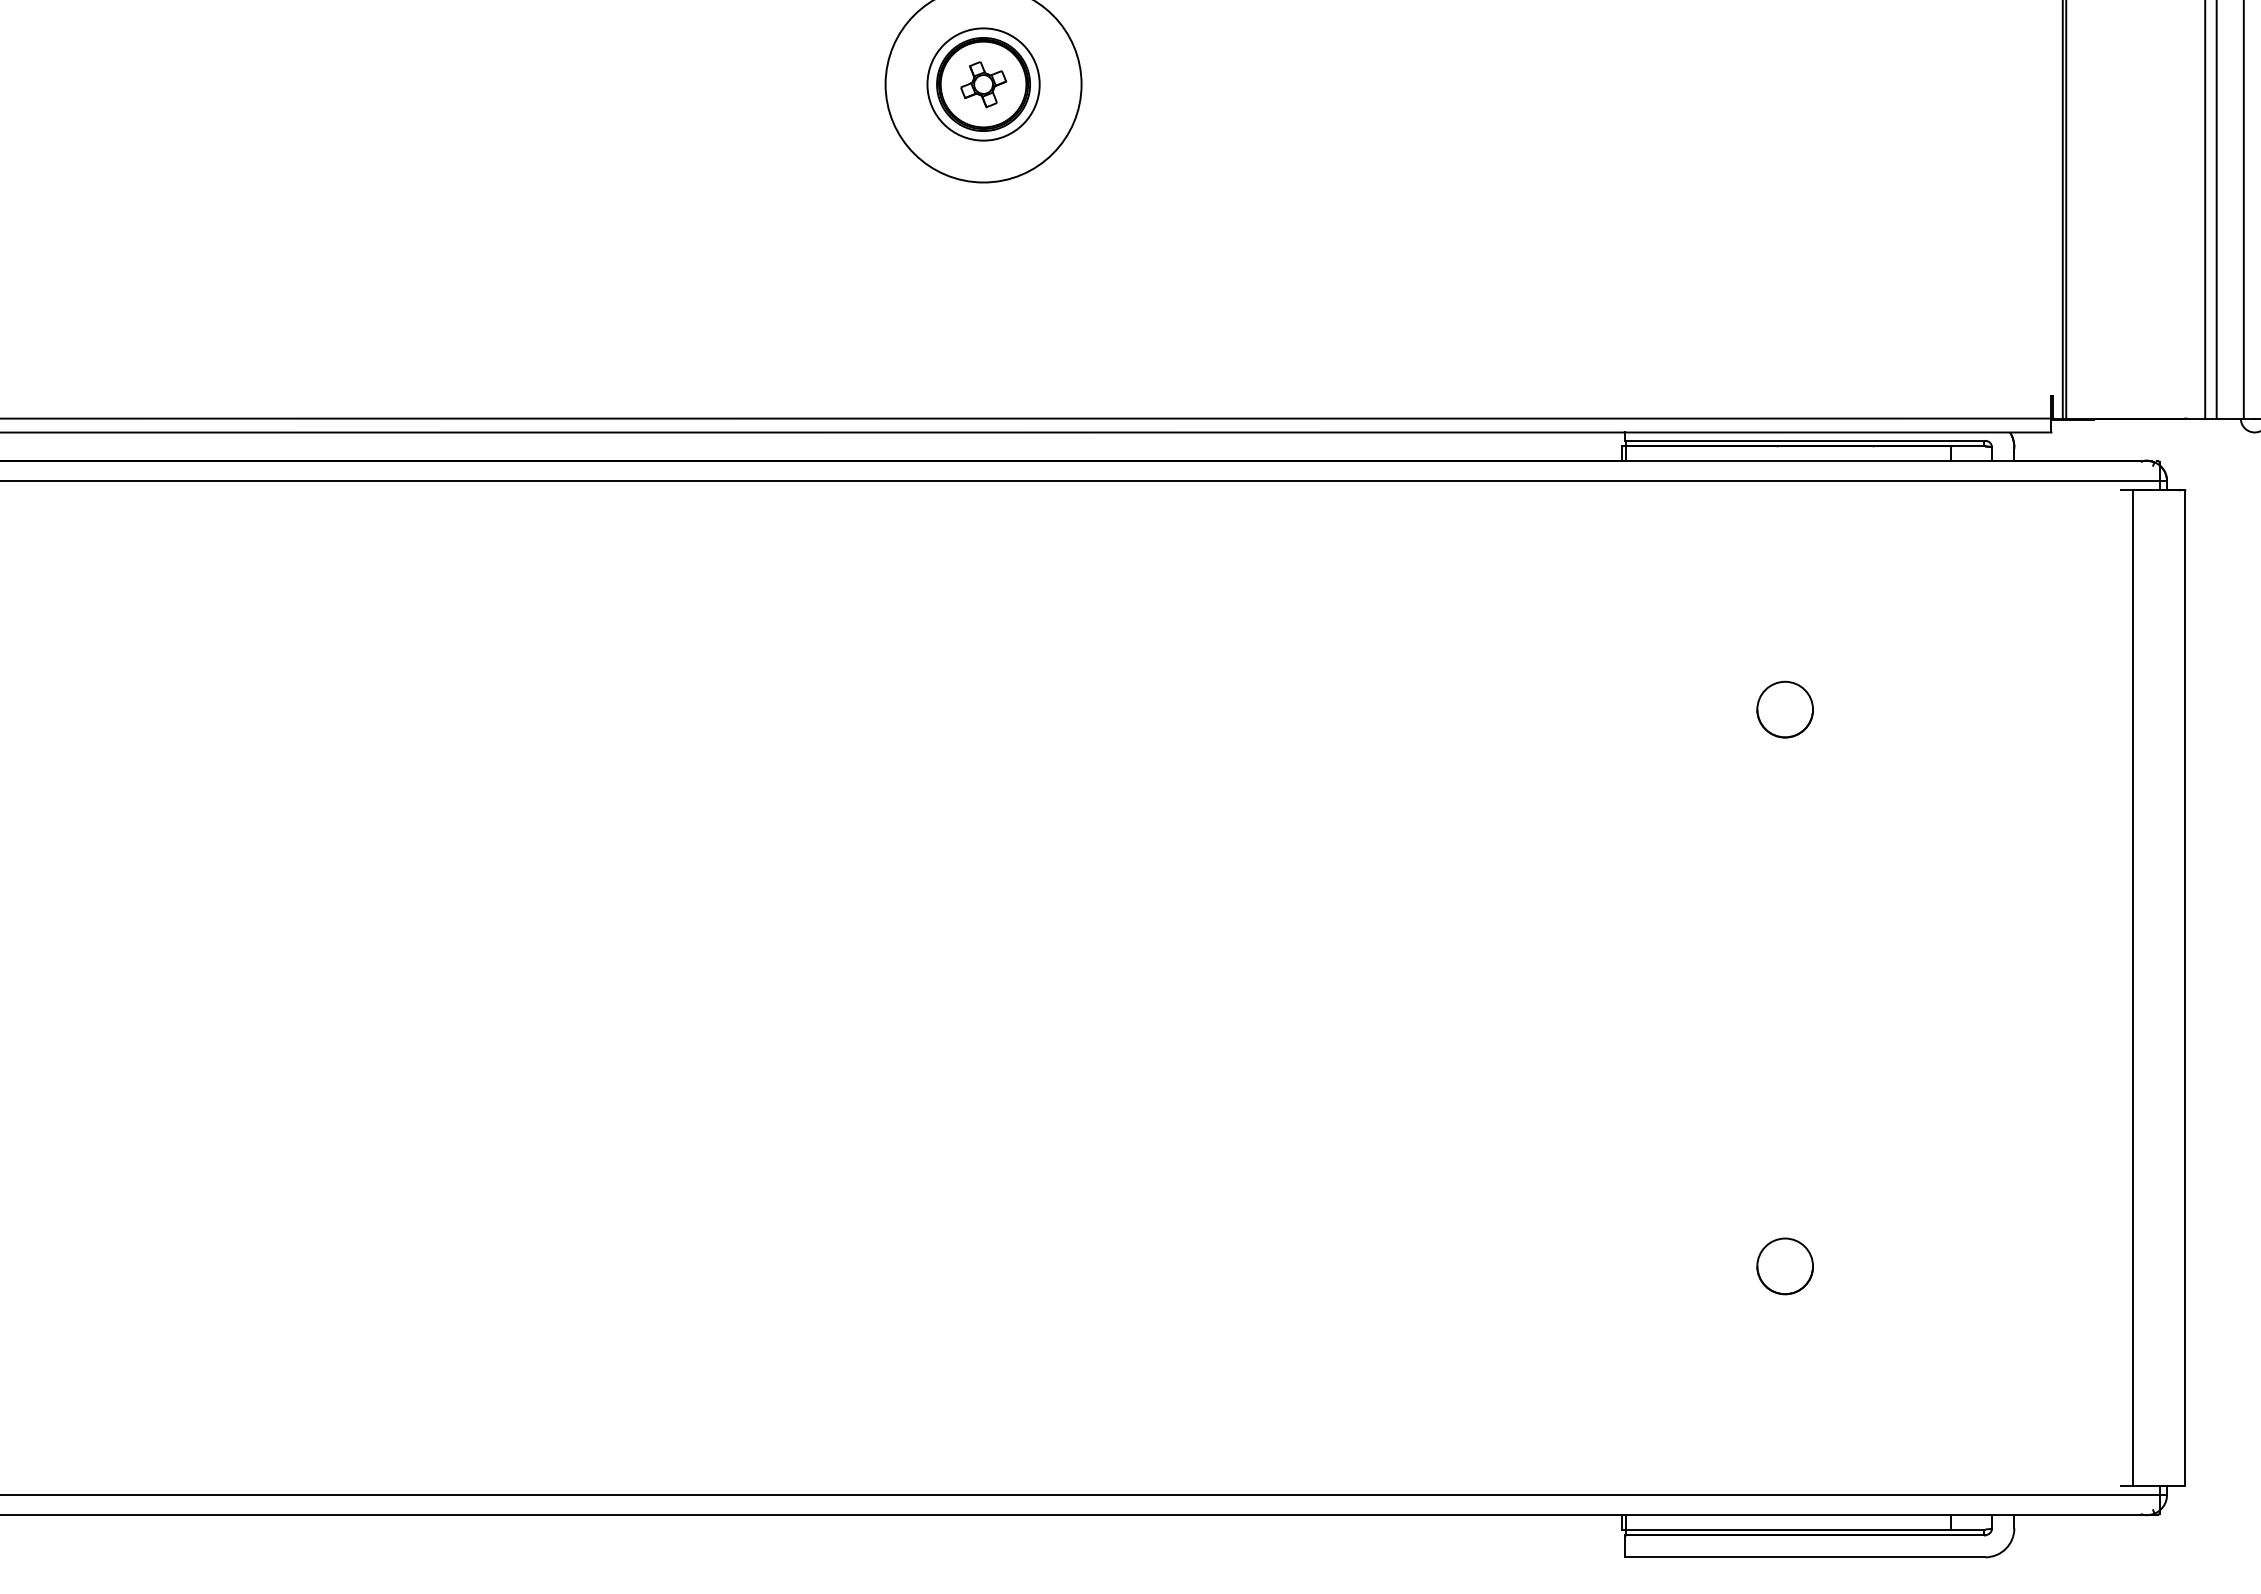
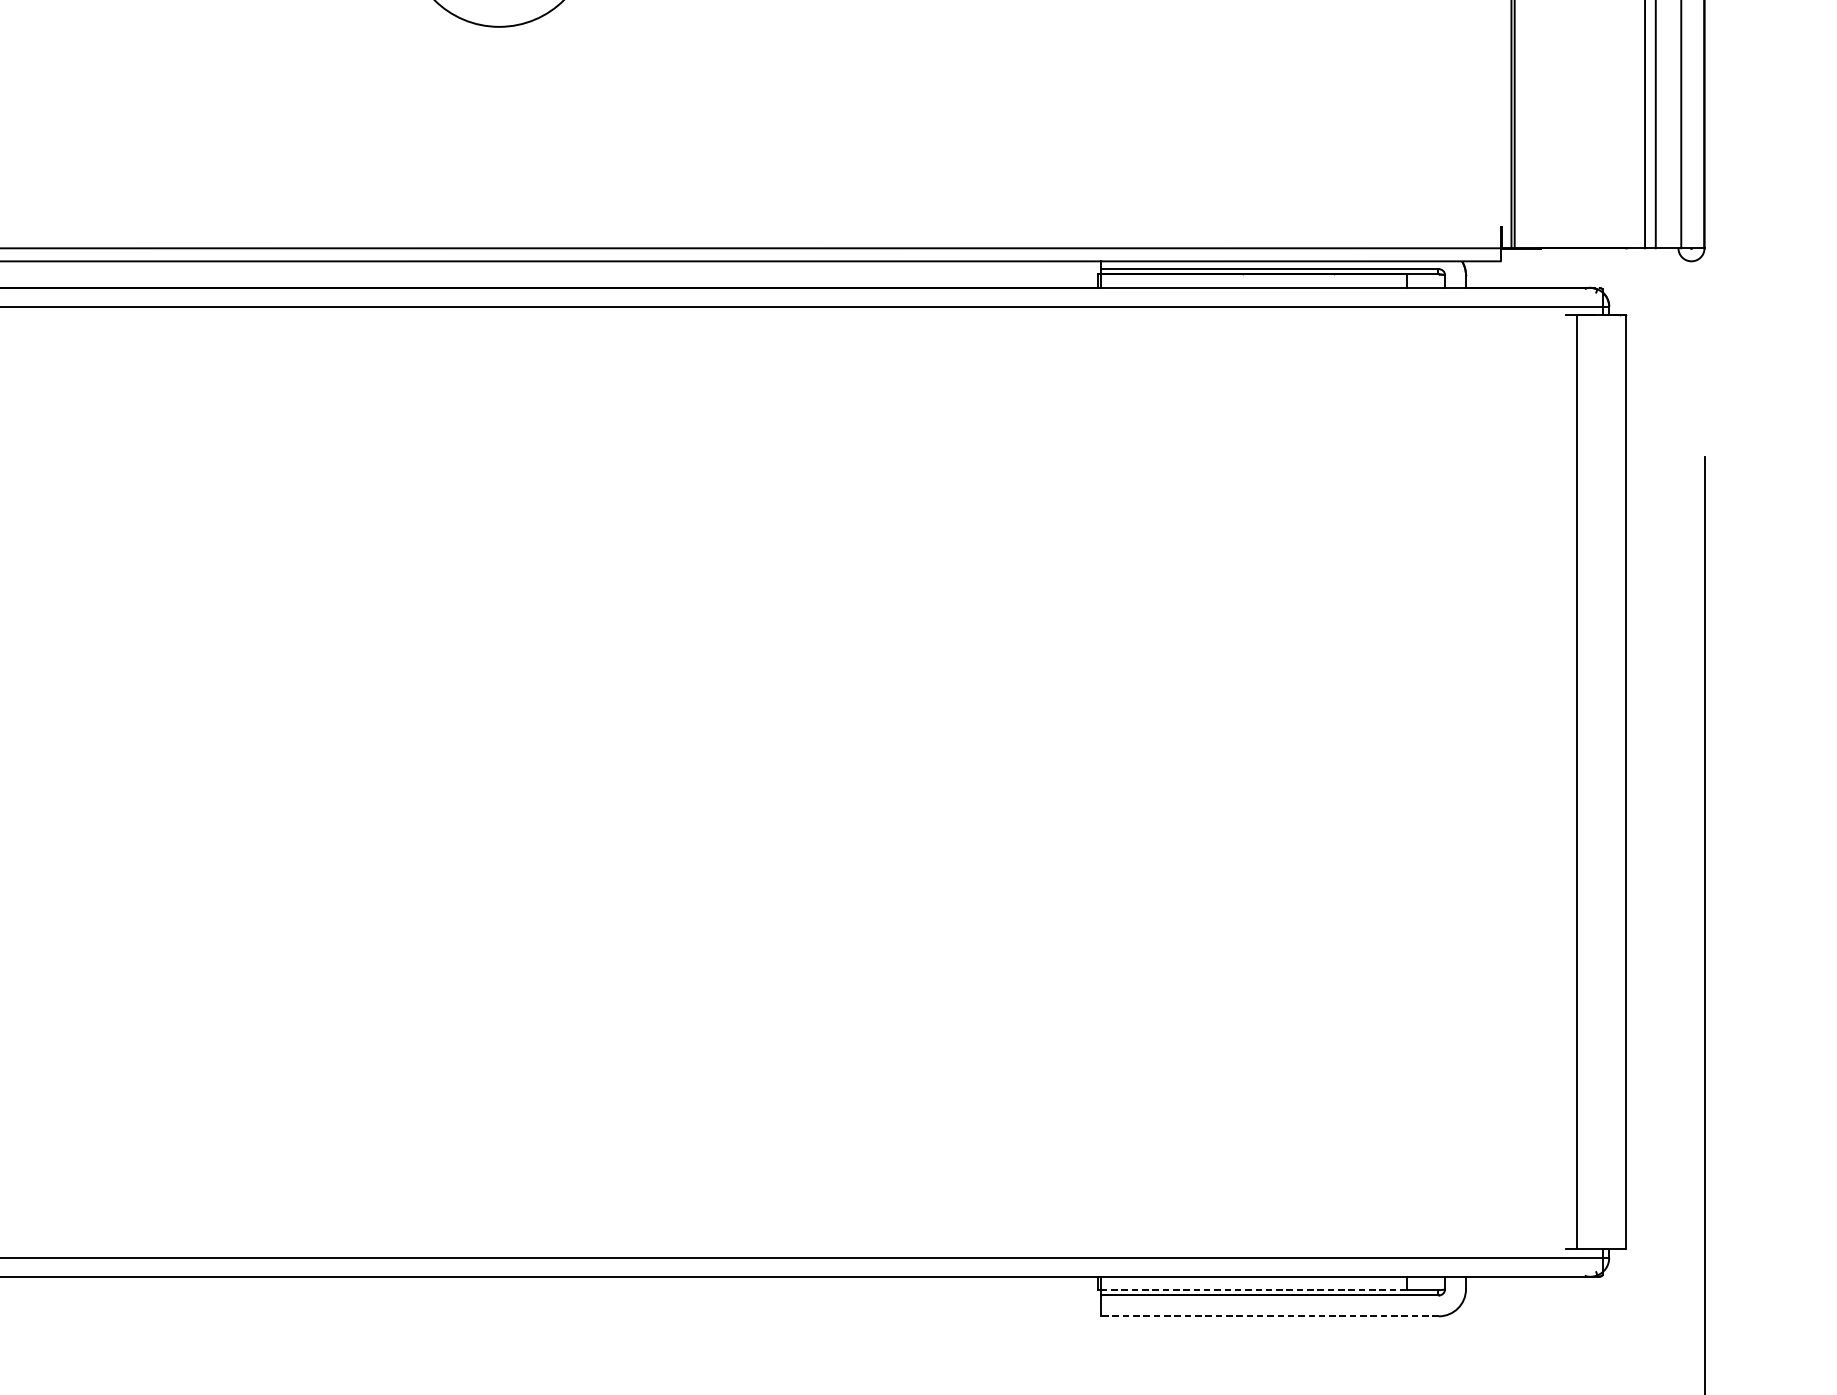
part: (1784, 709) -> (1250, 521), removed
part: (1784, 1266) -> (1250, 1043), removed
line: (1788, 1529) -> (1254, 1290), solid -> dashed
line: (1804, 1557) -> (1269, 1316), solid -> dashed

